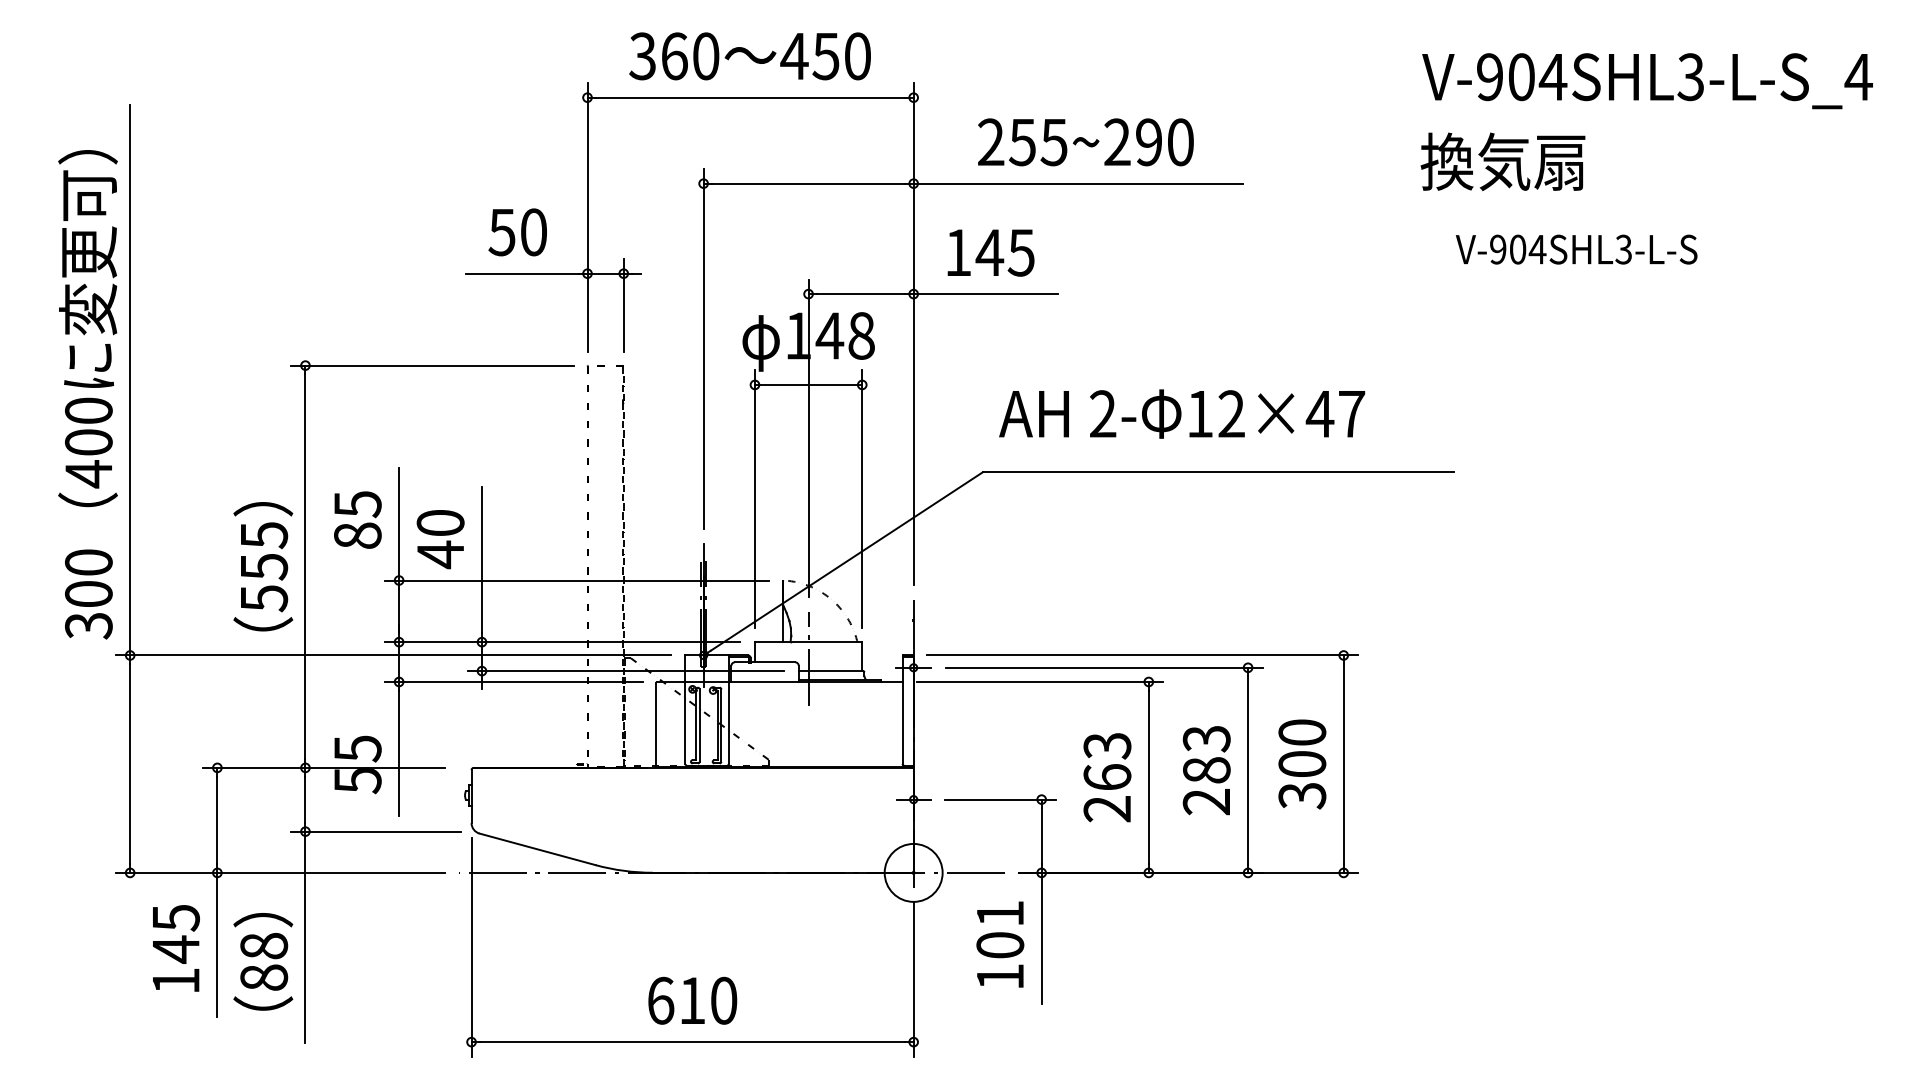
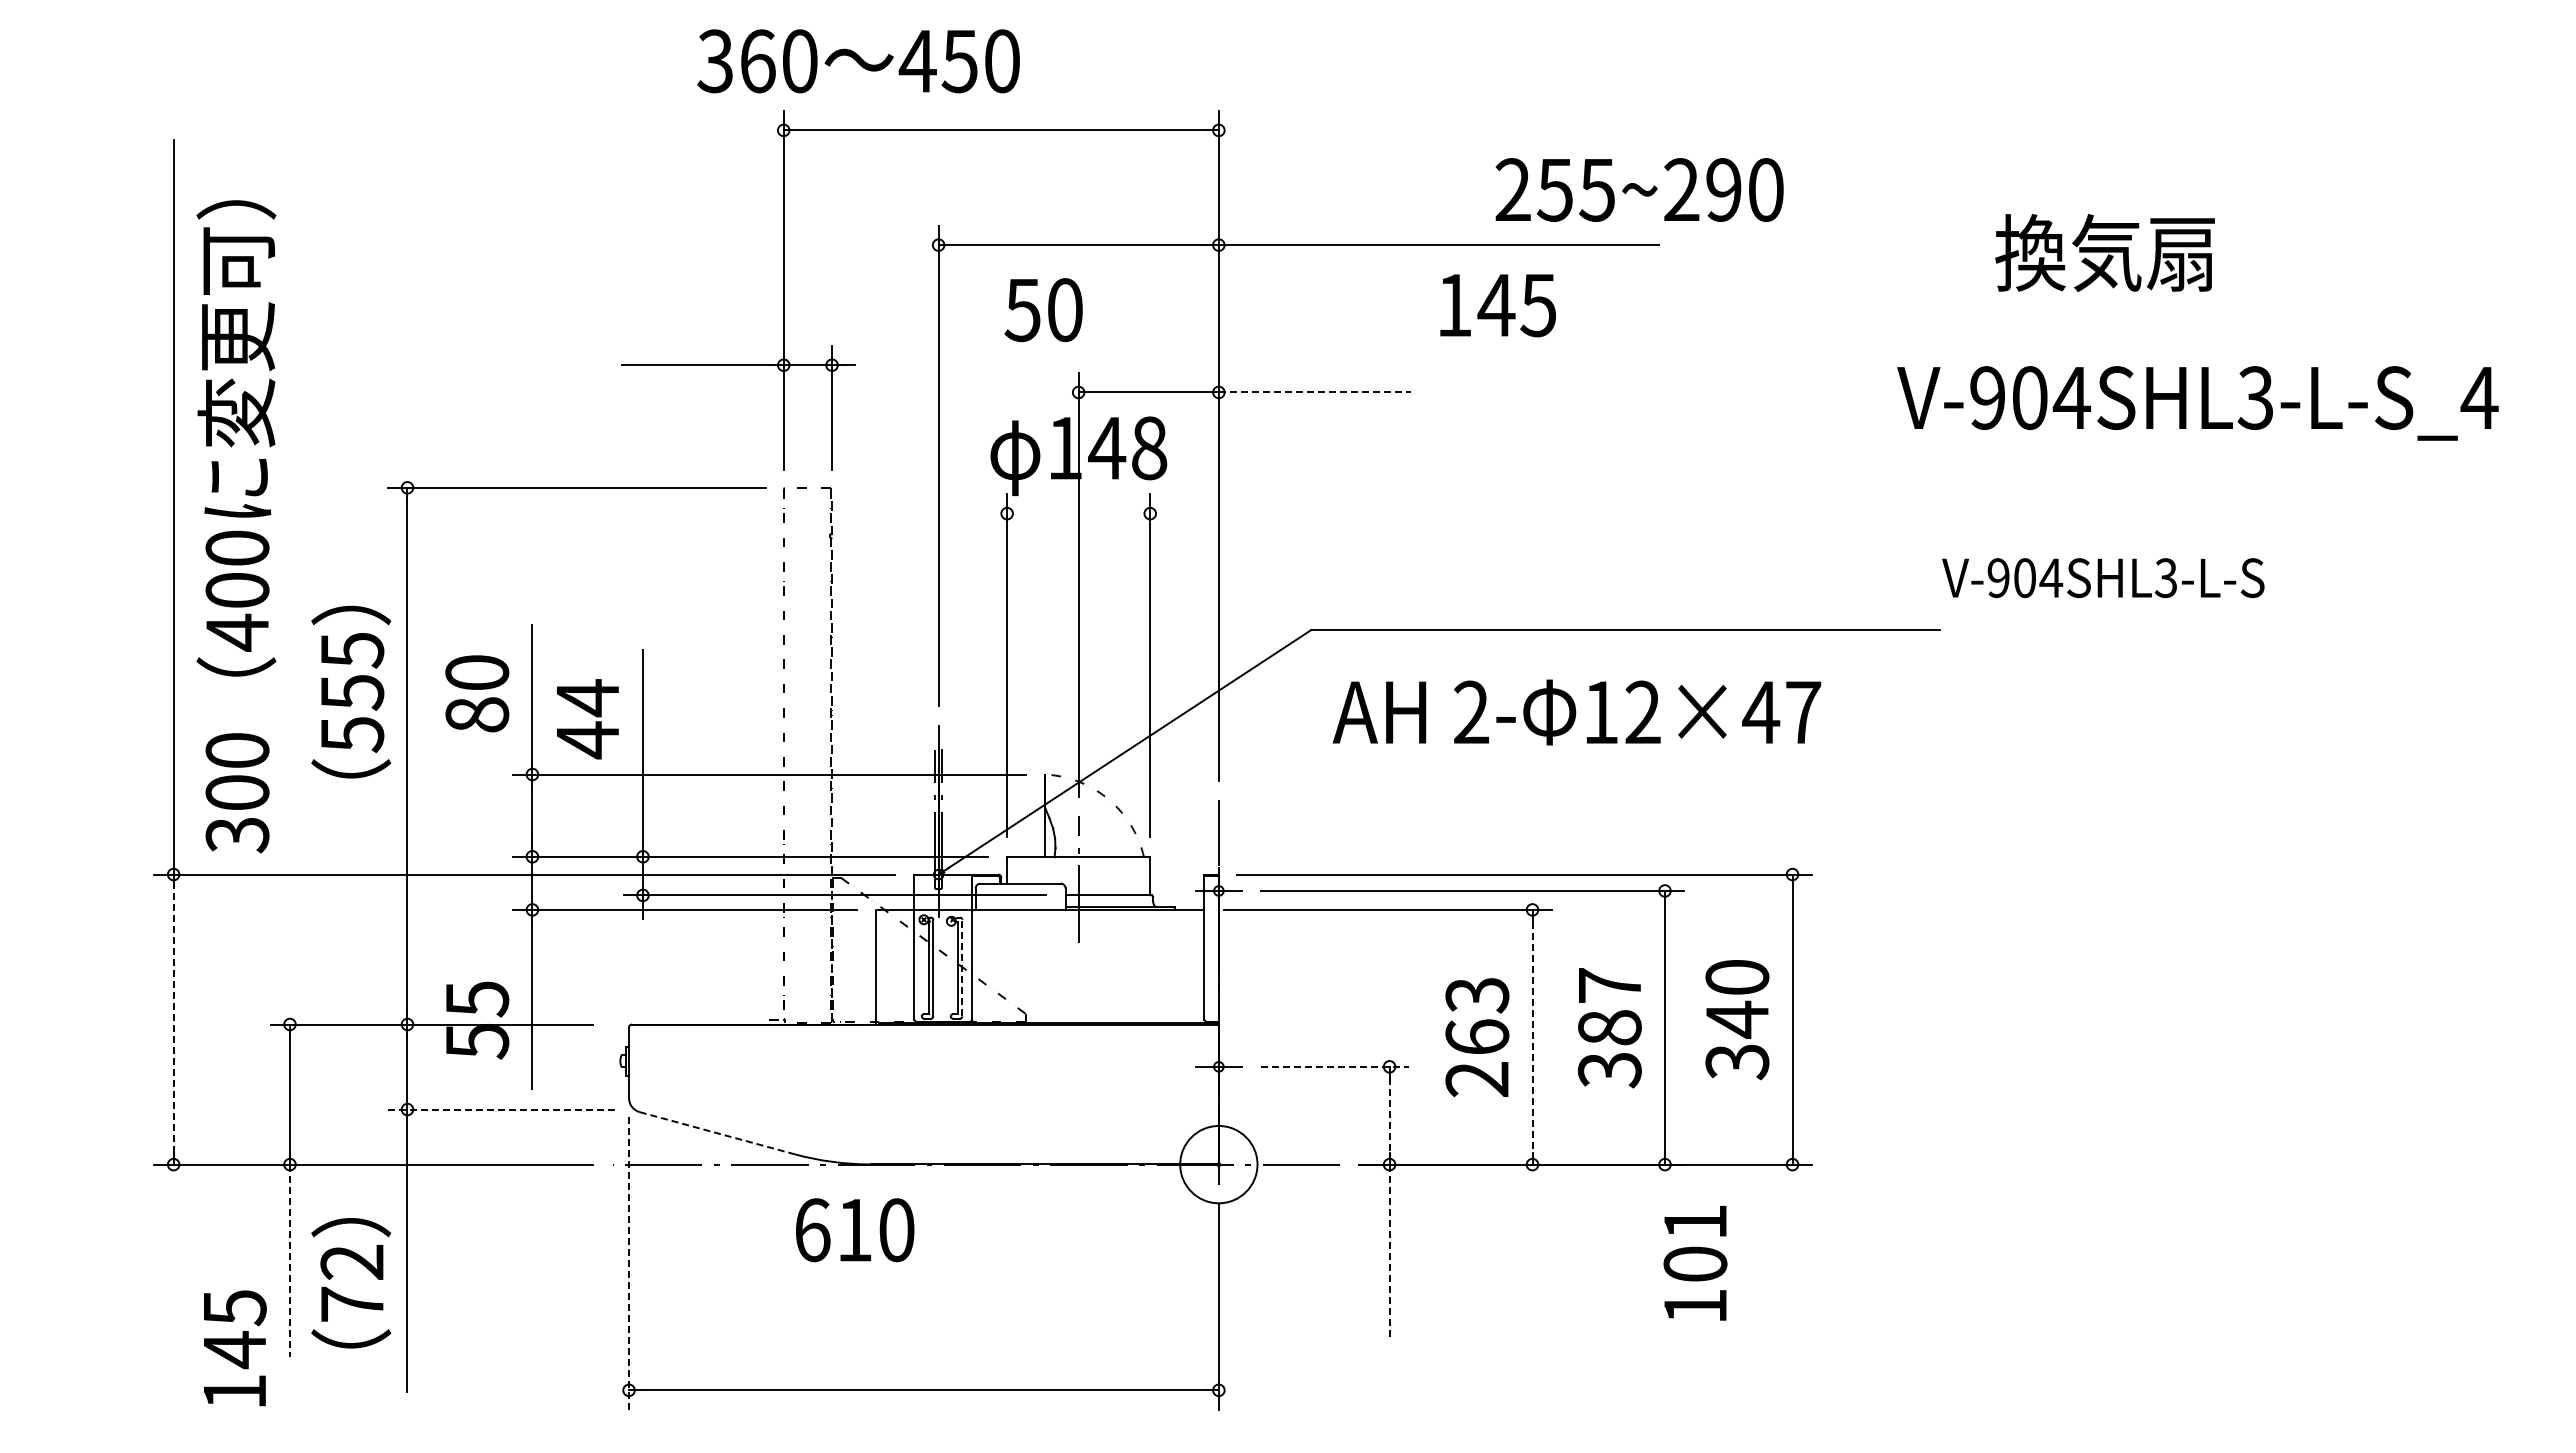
text: (749, 56) -> (858, 61), moved
text: (1647, 81) -> (2197, 403), moved
text: (1085, 141) -> (1639, 189), moved
text: (1502, 161) -> (2104, 252), moved
text: (517, 232) -> (1043, 310), moved
text: (1576, 249) -> (2103, 578), moved
text: (990, 252) -> (1497, 305), moved
line: (986, 294) -> (1315, 392), solid -> dashed
line: (808, 384) -> (1078, 513), removed
text: (88, 394) -> (236, 526), moved
text: (1181, 414) -> (1576, 712), moved
text: (357, 504) -> (477, 673), 85 -> 80
text: (440, 523) -> (587, 698), 40 -> 44
text: (263, 566) -> (351, 691), moved
line: (721, 725) -> (962, 967), solid -> dashed
line: (130, 764) -> (173, 1019), solid -> dashed
text: (1302, 764) -> (1737, 1019), 300 -> 340
text: (1206, 770) -> (1609, 1028), 283 -> 387
line: (1148, 777) -> (1532, 1037), solid -> dashed
line: (1001, 799) -> (1335, 1066), solid -> dashed
line: (375, 831) -> (501, 1109), solid -> dashed
line: (1041, 836) -> (1389, 1116), solid -> dashed
line: (537, 849) -> (717, 1133), solid -> dashed
line: (1041, 938) -> (1389, 1252), solid -> dashed
text: (1000, 944) -> (1695, 1263), moved
line: (217, 945) -> (289, 1261), solid -> dashed
line: (471, 947) -> (629, 1264), solid -> dashed
text: (176, 948) -> (235, 1348), moved
text: (264, 961) -> (352, 1282), 88 -> 72
text: (693, 1001) -> (855, 1230), moved

